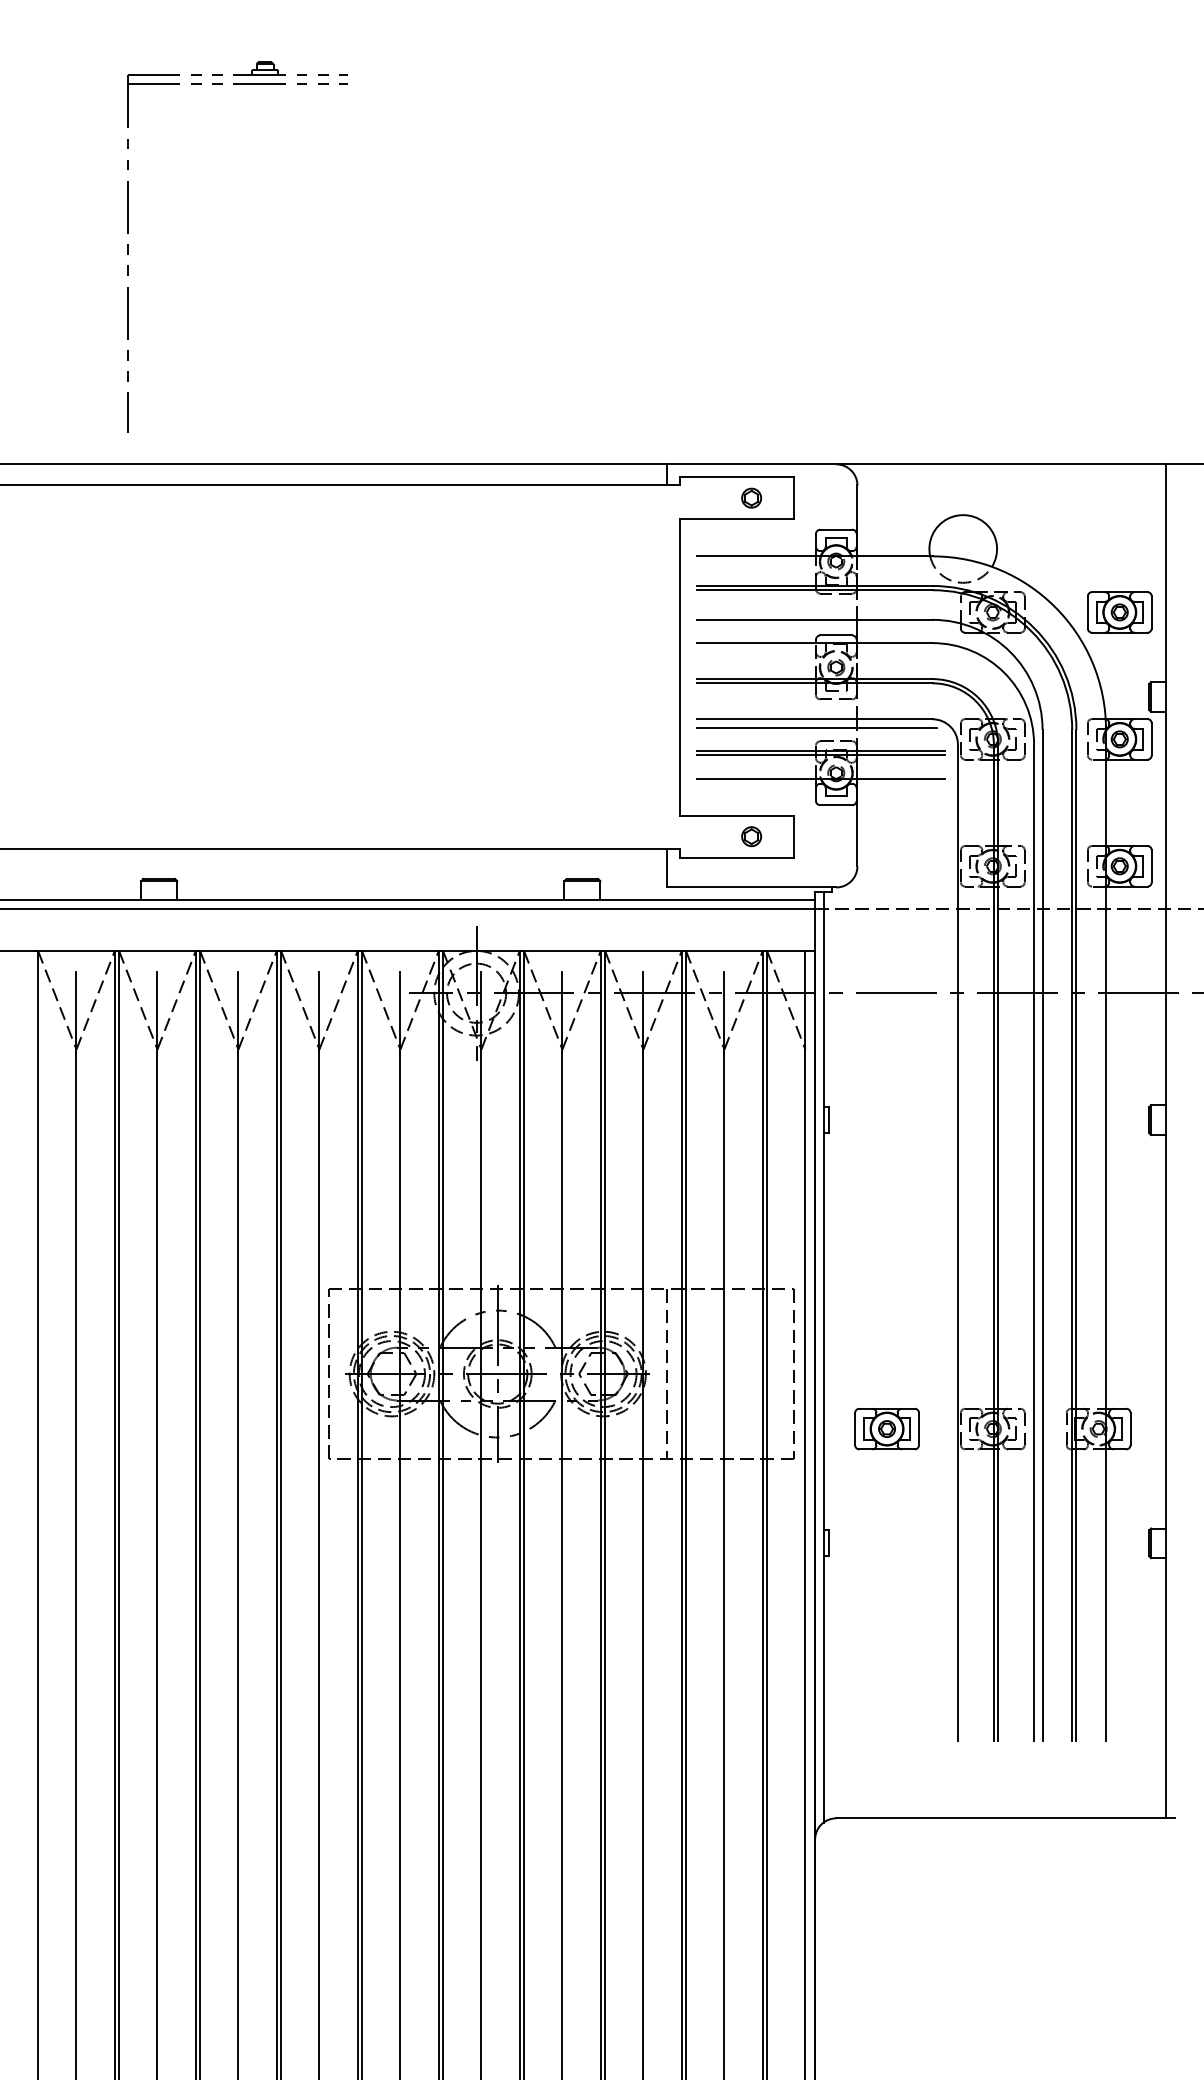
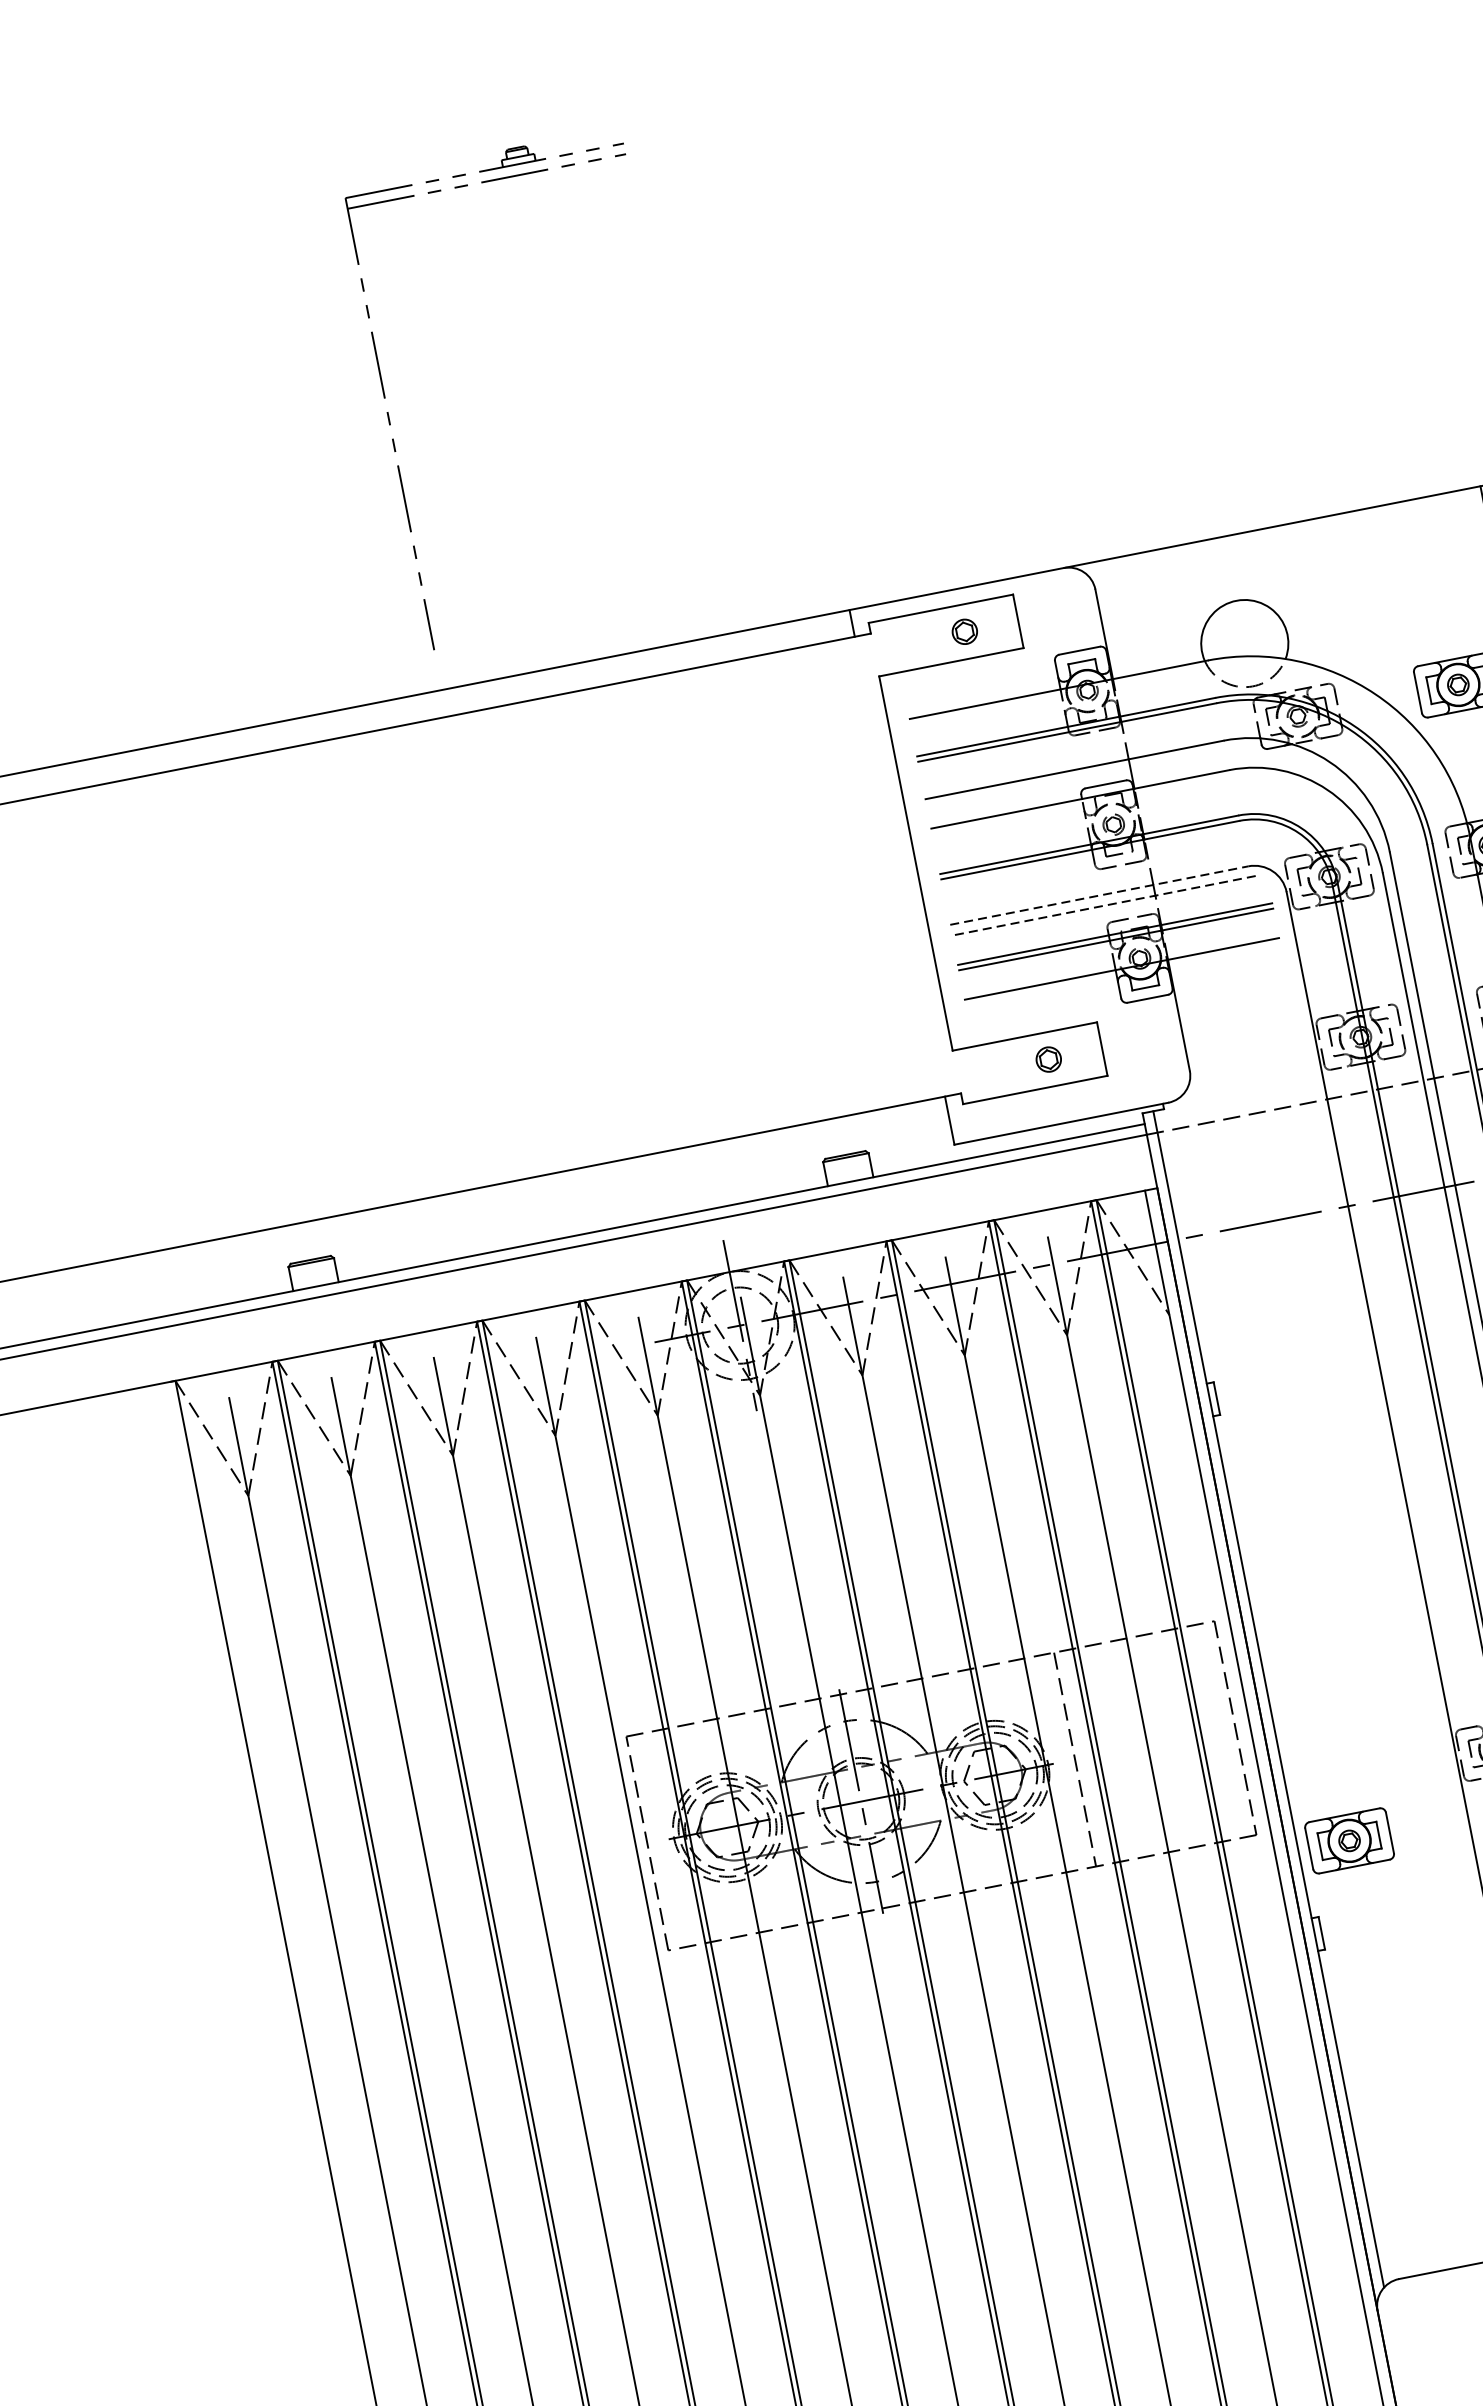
part: (128, 246) -> (389, 414), moved
line: (814, 719) -> (1099, 895), solid -> dashed
line: (816, 727) -> (1103, 905), solid -> dashed
part: (886, 1428) -> (1348, 1840), moved

